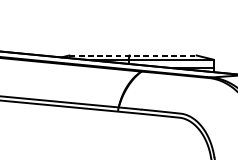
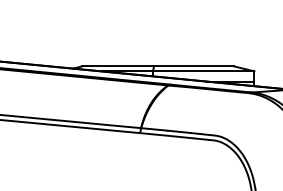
line: (133, 55) -> (158, 66), dashed -> solid

